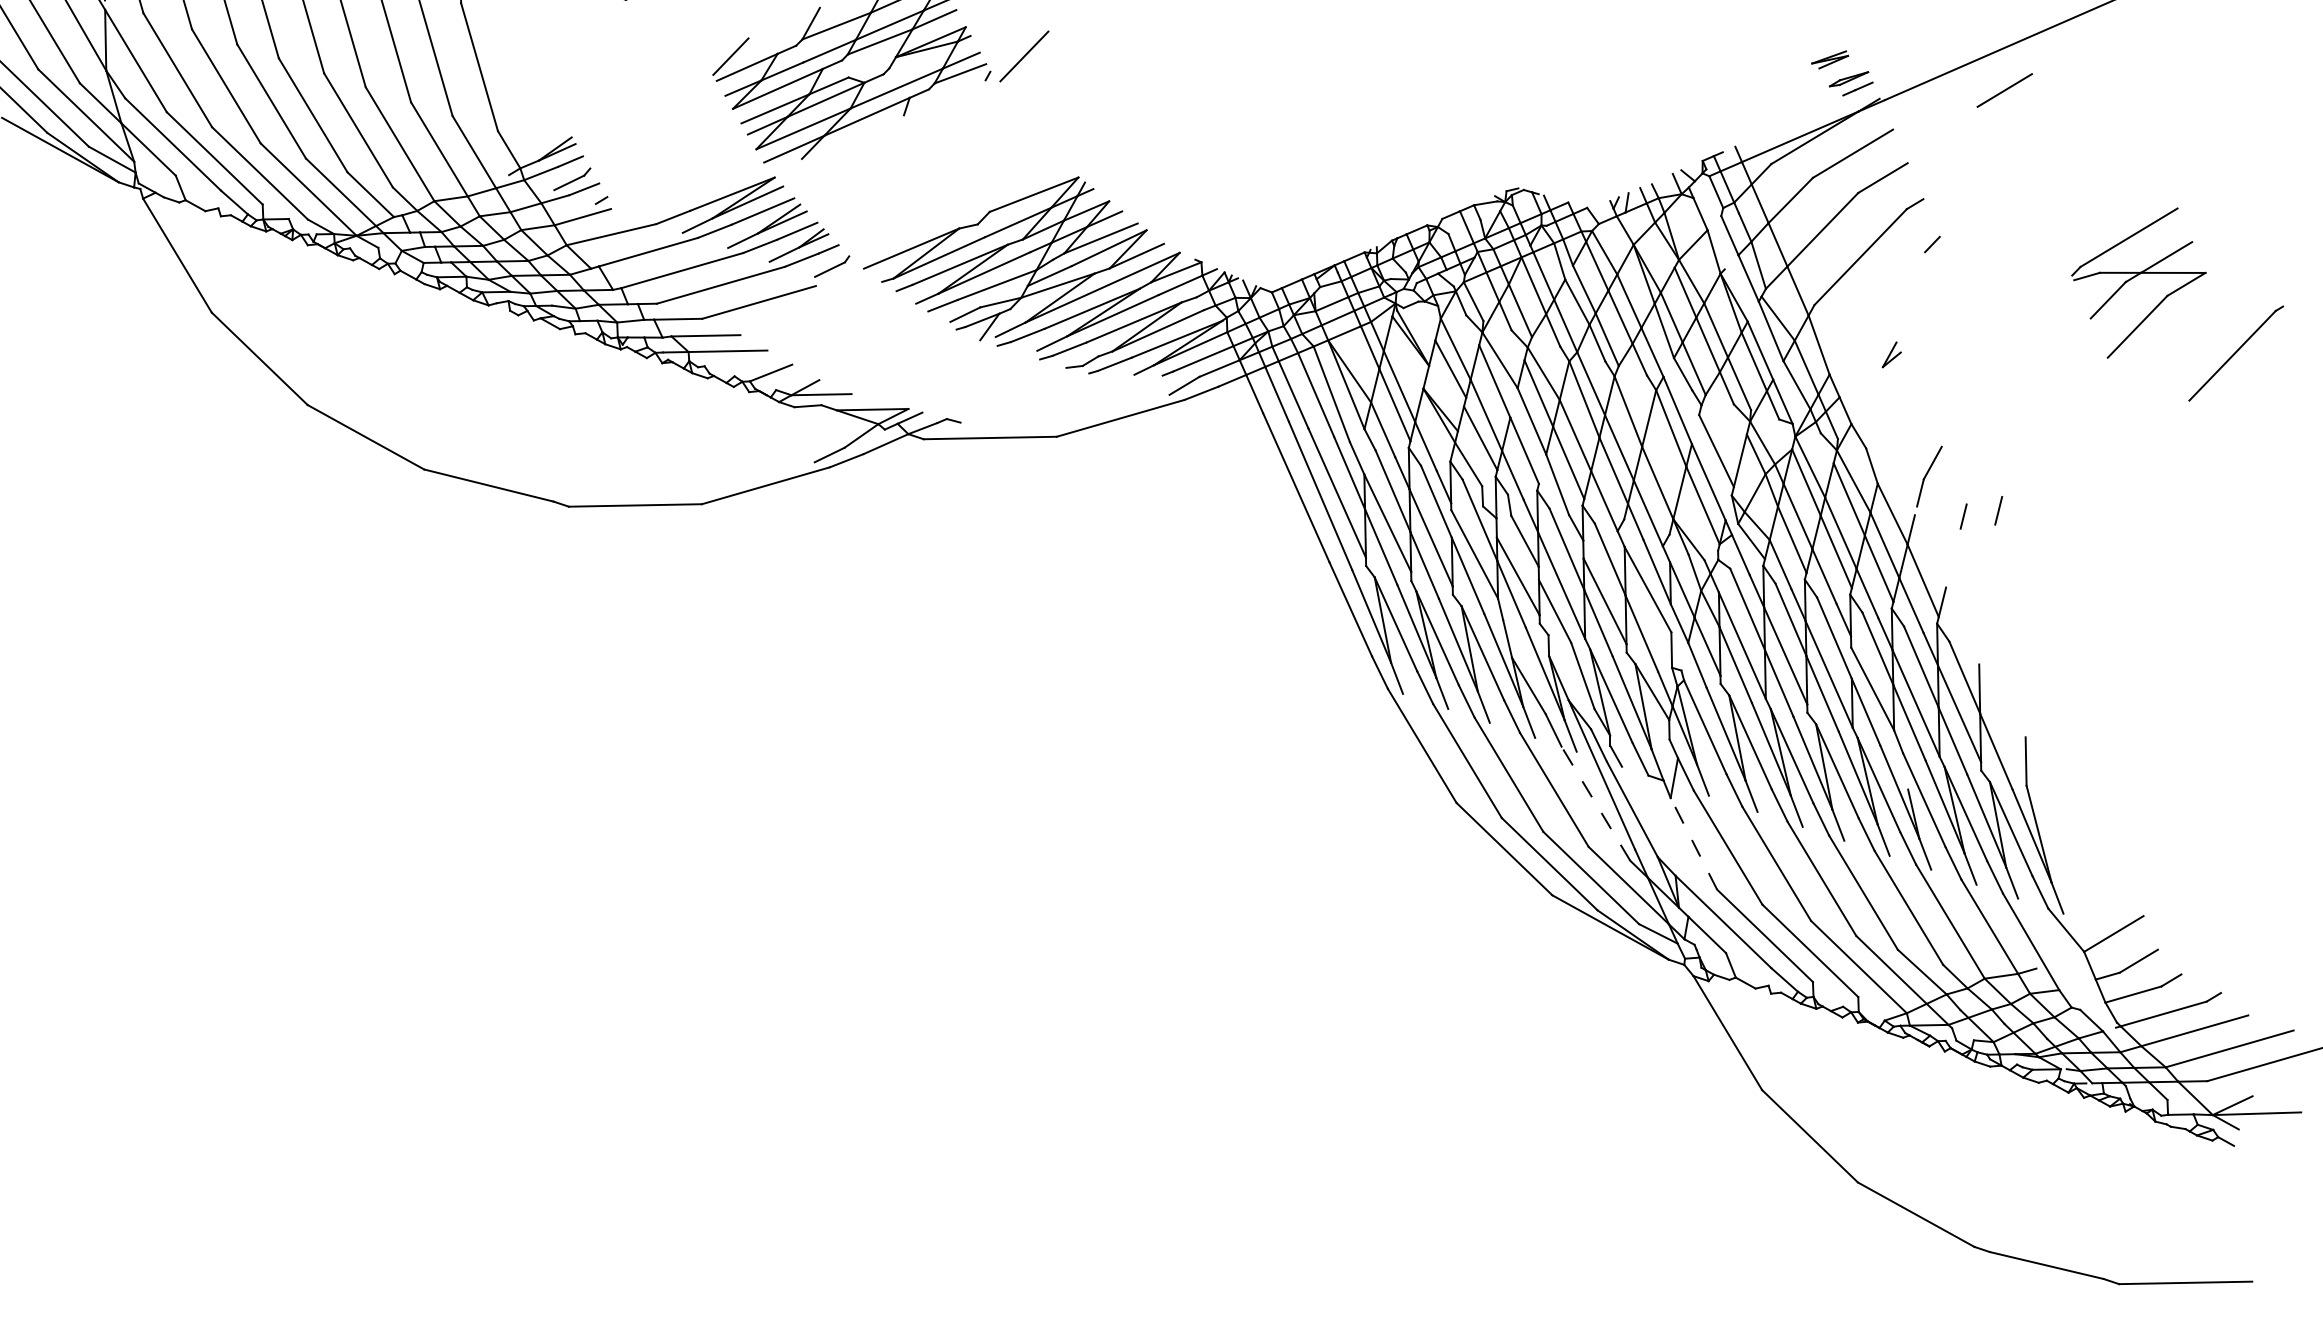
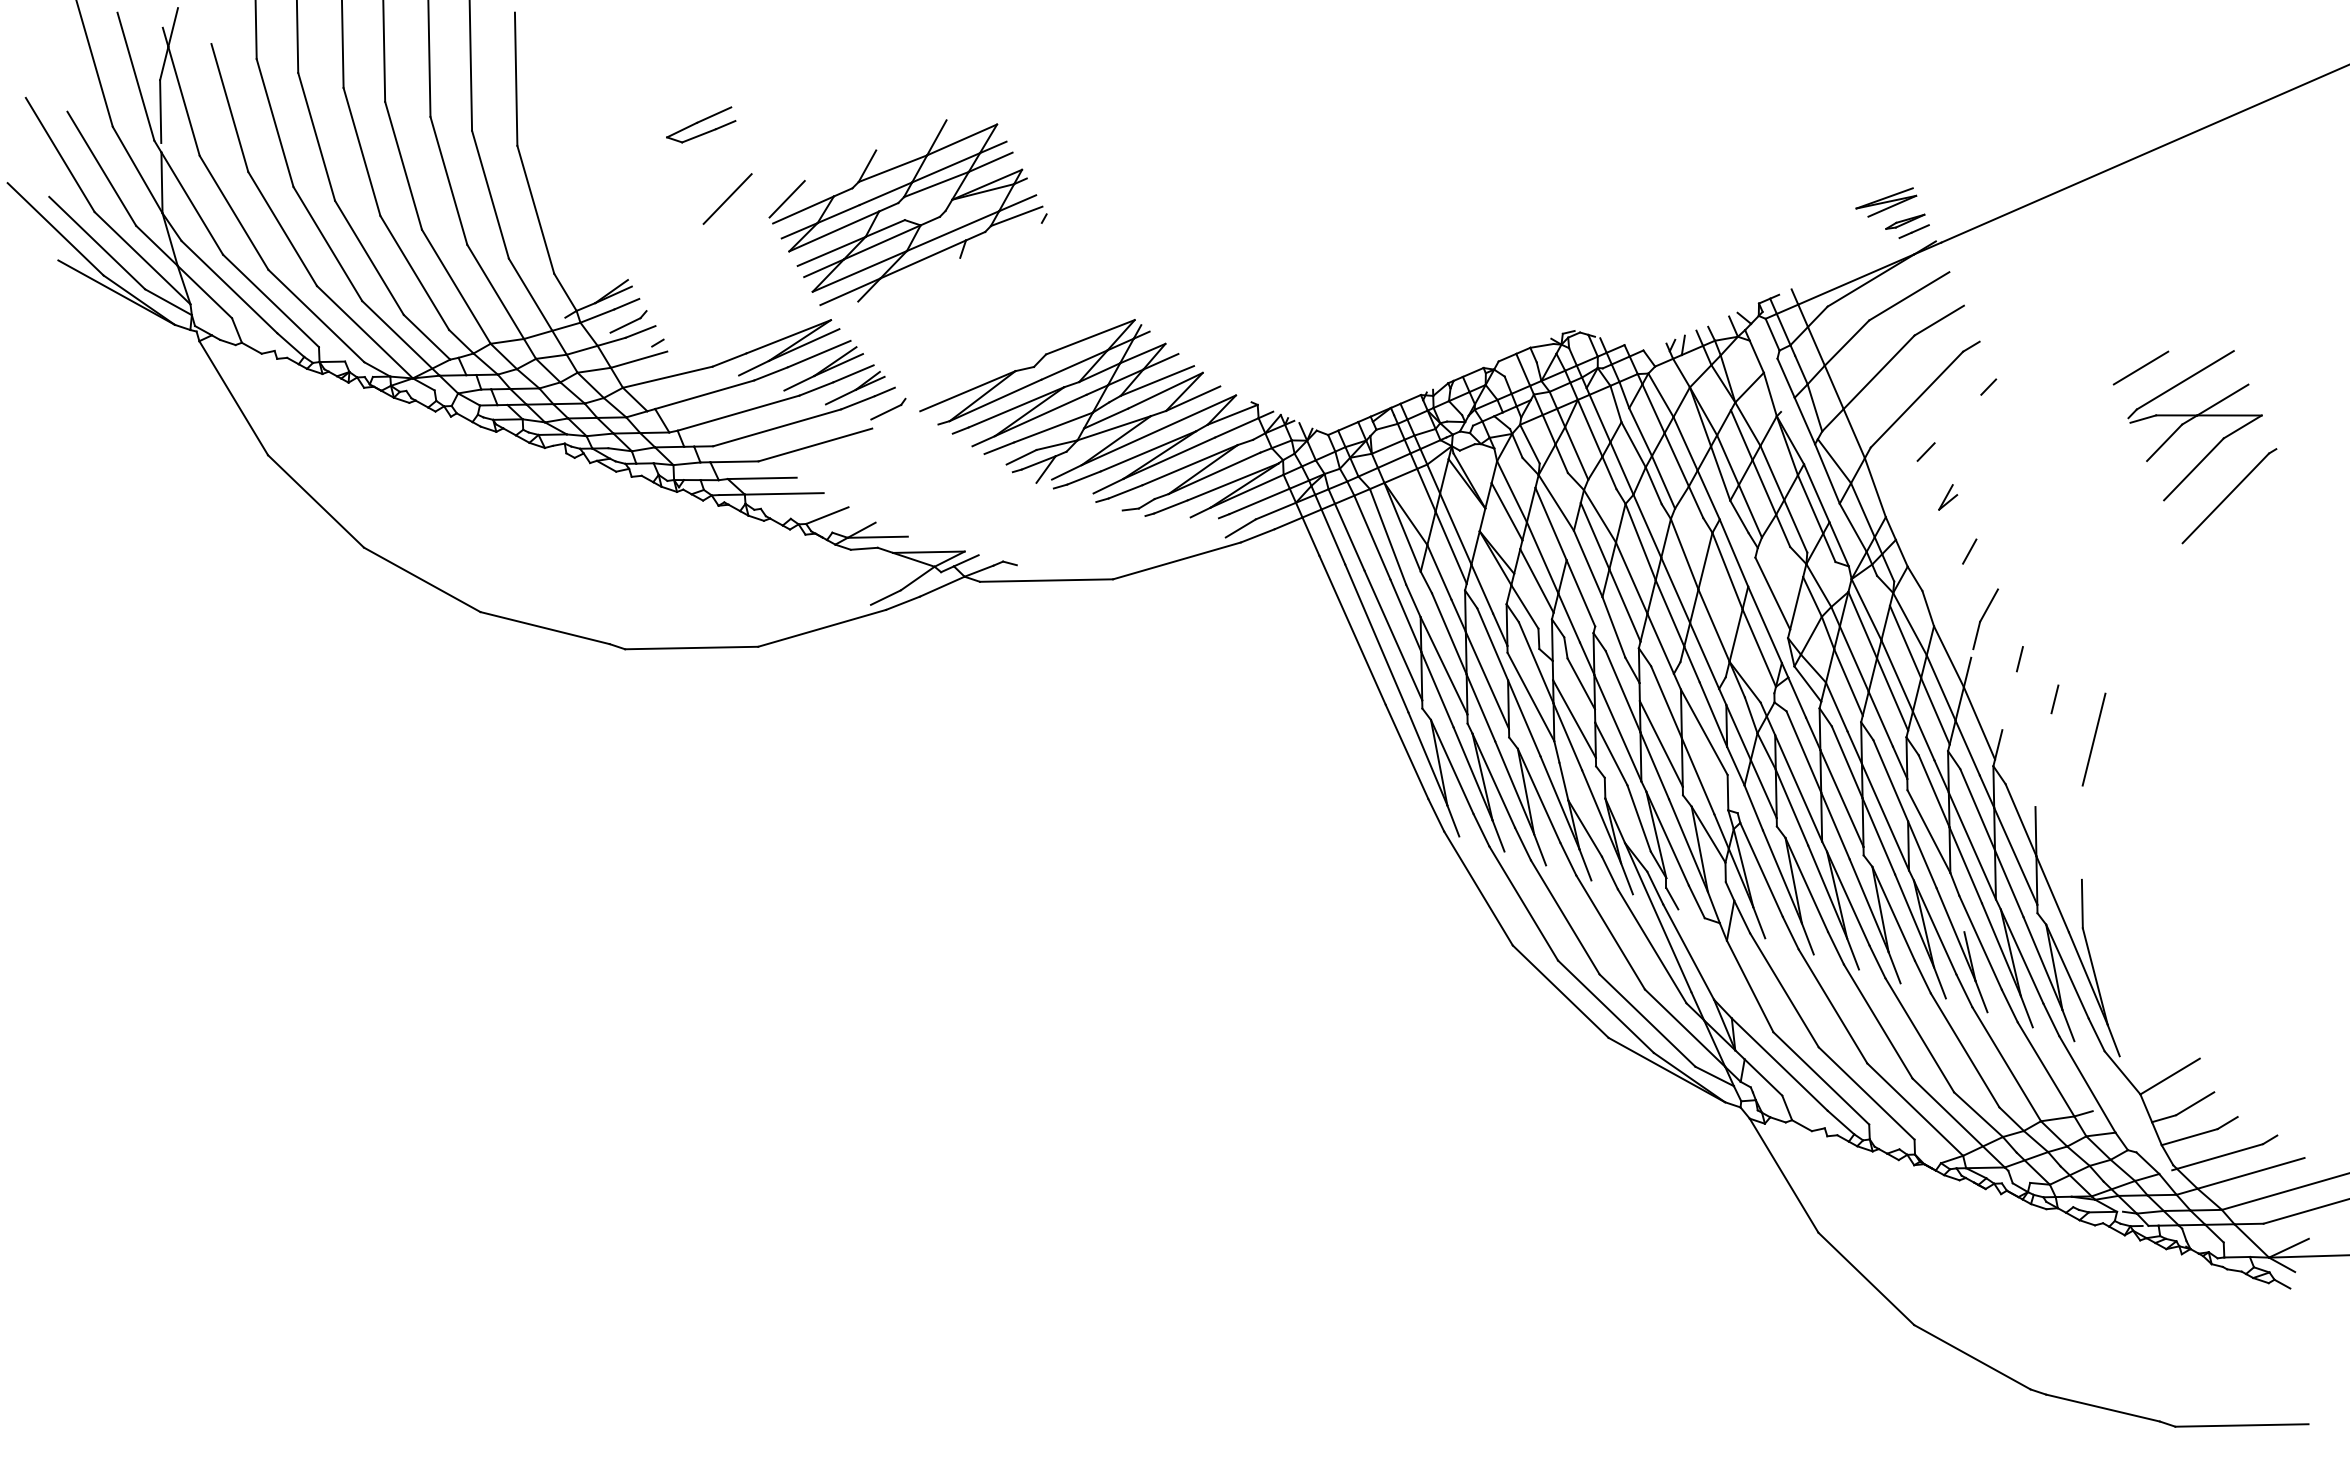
line: (1024, 55) -> (727, 198), moved
part: (1830, 59) -> (1886, 202), size x1.67
line: (2004, 89) -> (2140, 367), moved
line: (1869, 308) -> (1925, 451), added
part: (2236, 353) -> (2229, 496), moved
line: (1913, 408) -> (1969, 551), added
line: (1998, 510) -> (2054, 699), moved
line: (2037, 596) -> (2093, 739), added
line: (1596, 803) -> (1652, 946), dashed -> solid
line: (1693, 843) -> (1749, 986), dashed -> solid

